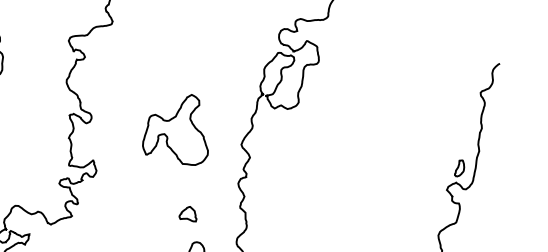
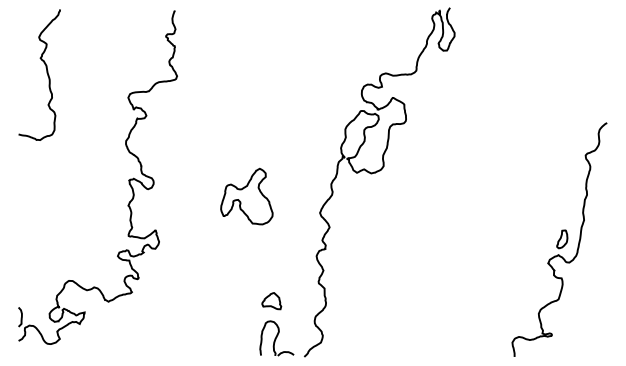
part: (175, 129) -> (246, 196), size x0.71
part: (187, 214) -> (271, 301), moved

